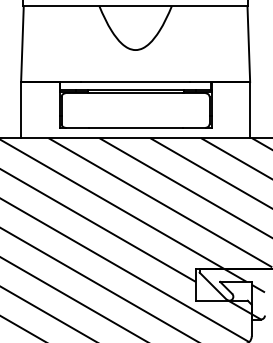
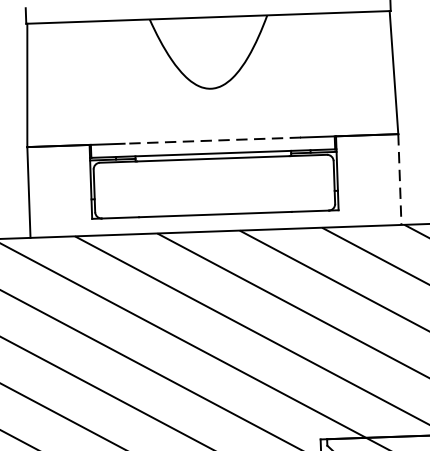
line: (135, 82) -> (212, 141), solid -> dashed
line: (250, 110) -> (400, 180), solid -> dashed

